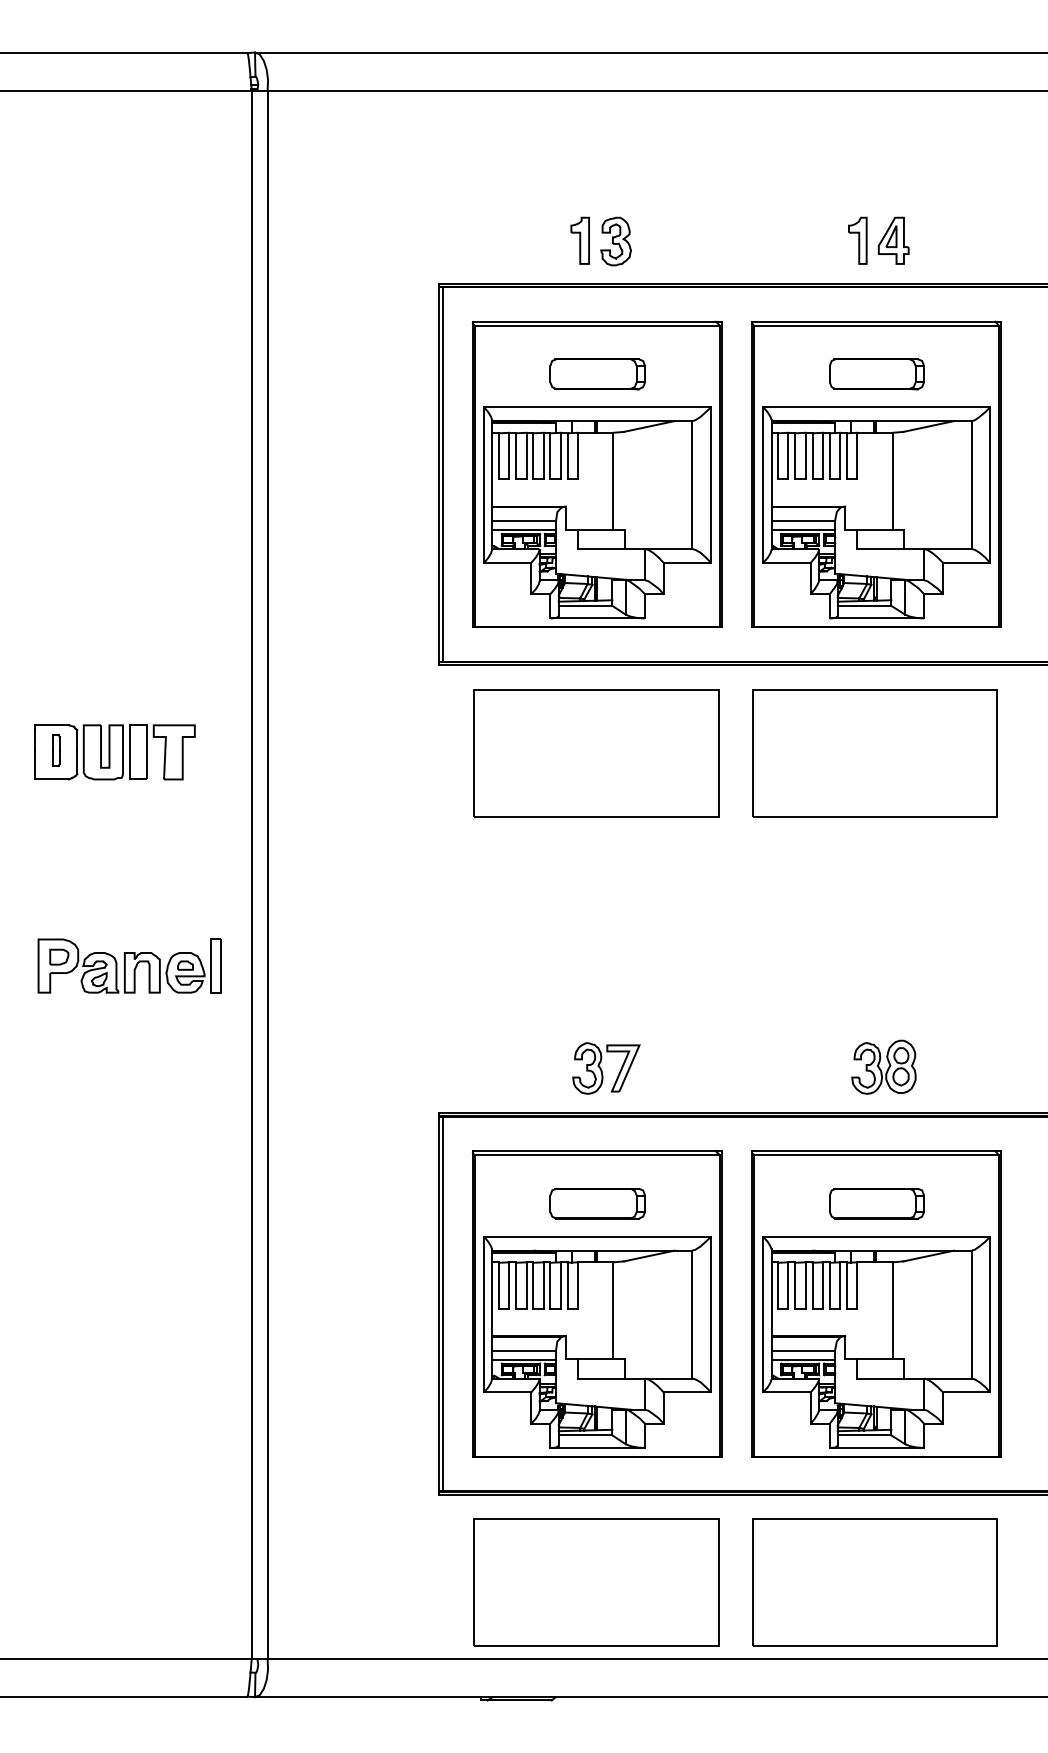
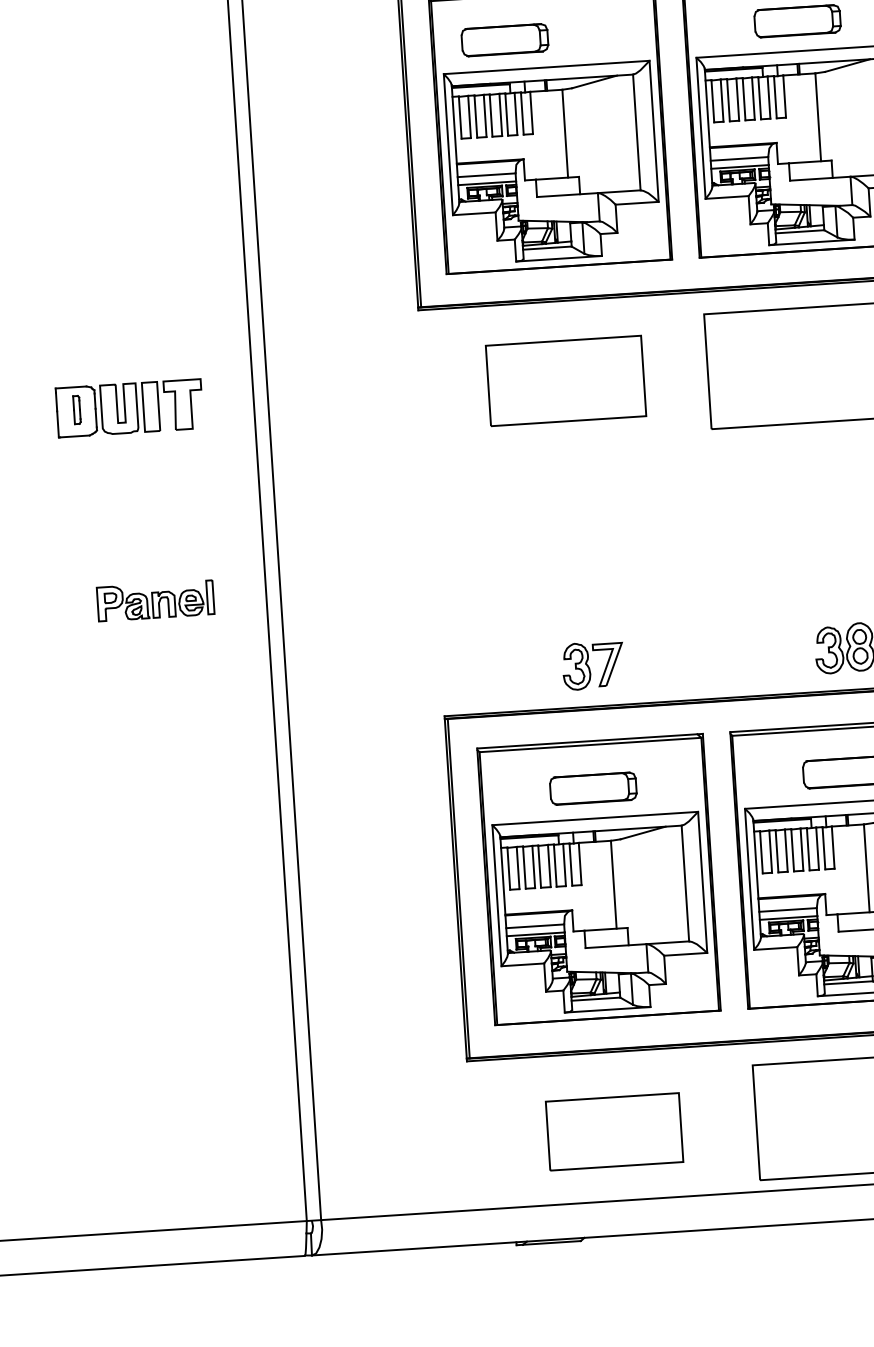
part: (597, 374) -> (504, 40), moved
part: (596, 753) -> (565, 381), size x0.7
part: (129, 965) -> (155, 600), size x0.7
part: (596, 1582) -> (614, 1131), size x0.6

